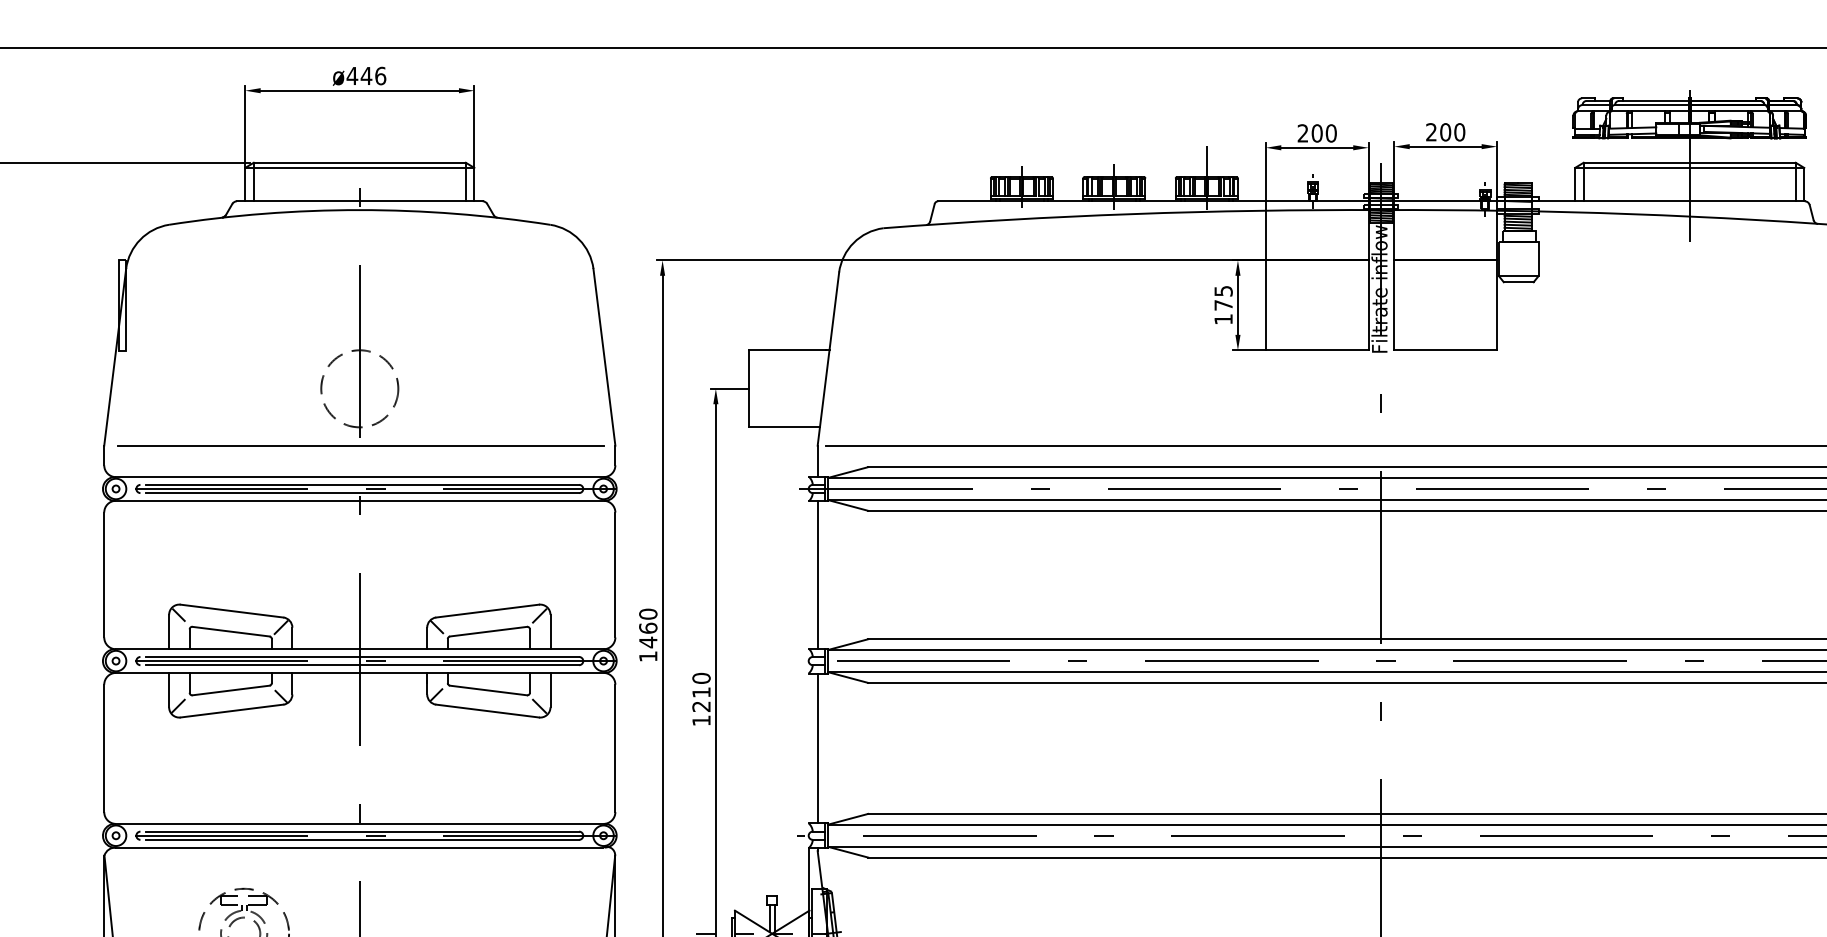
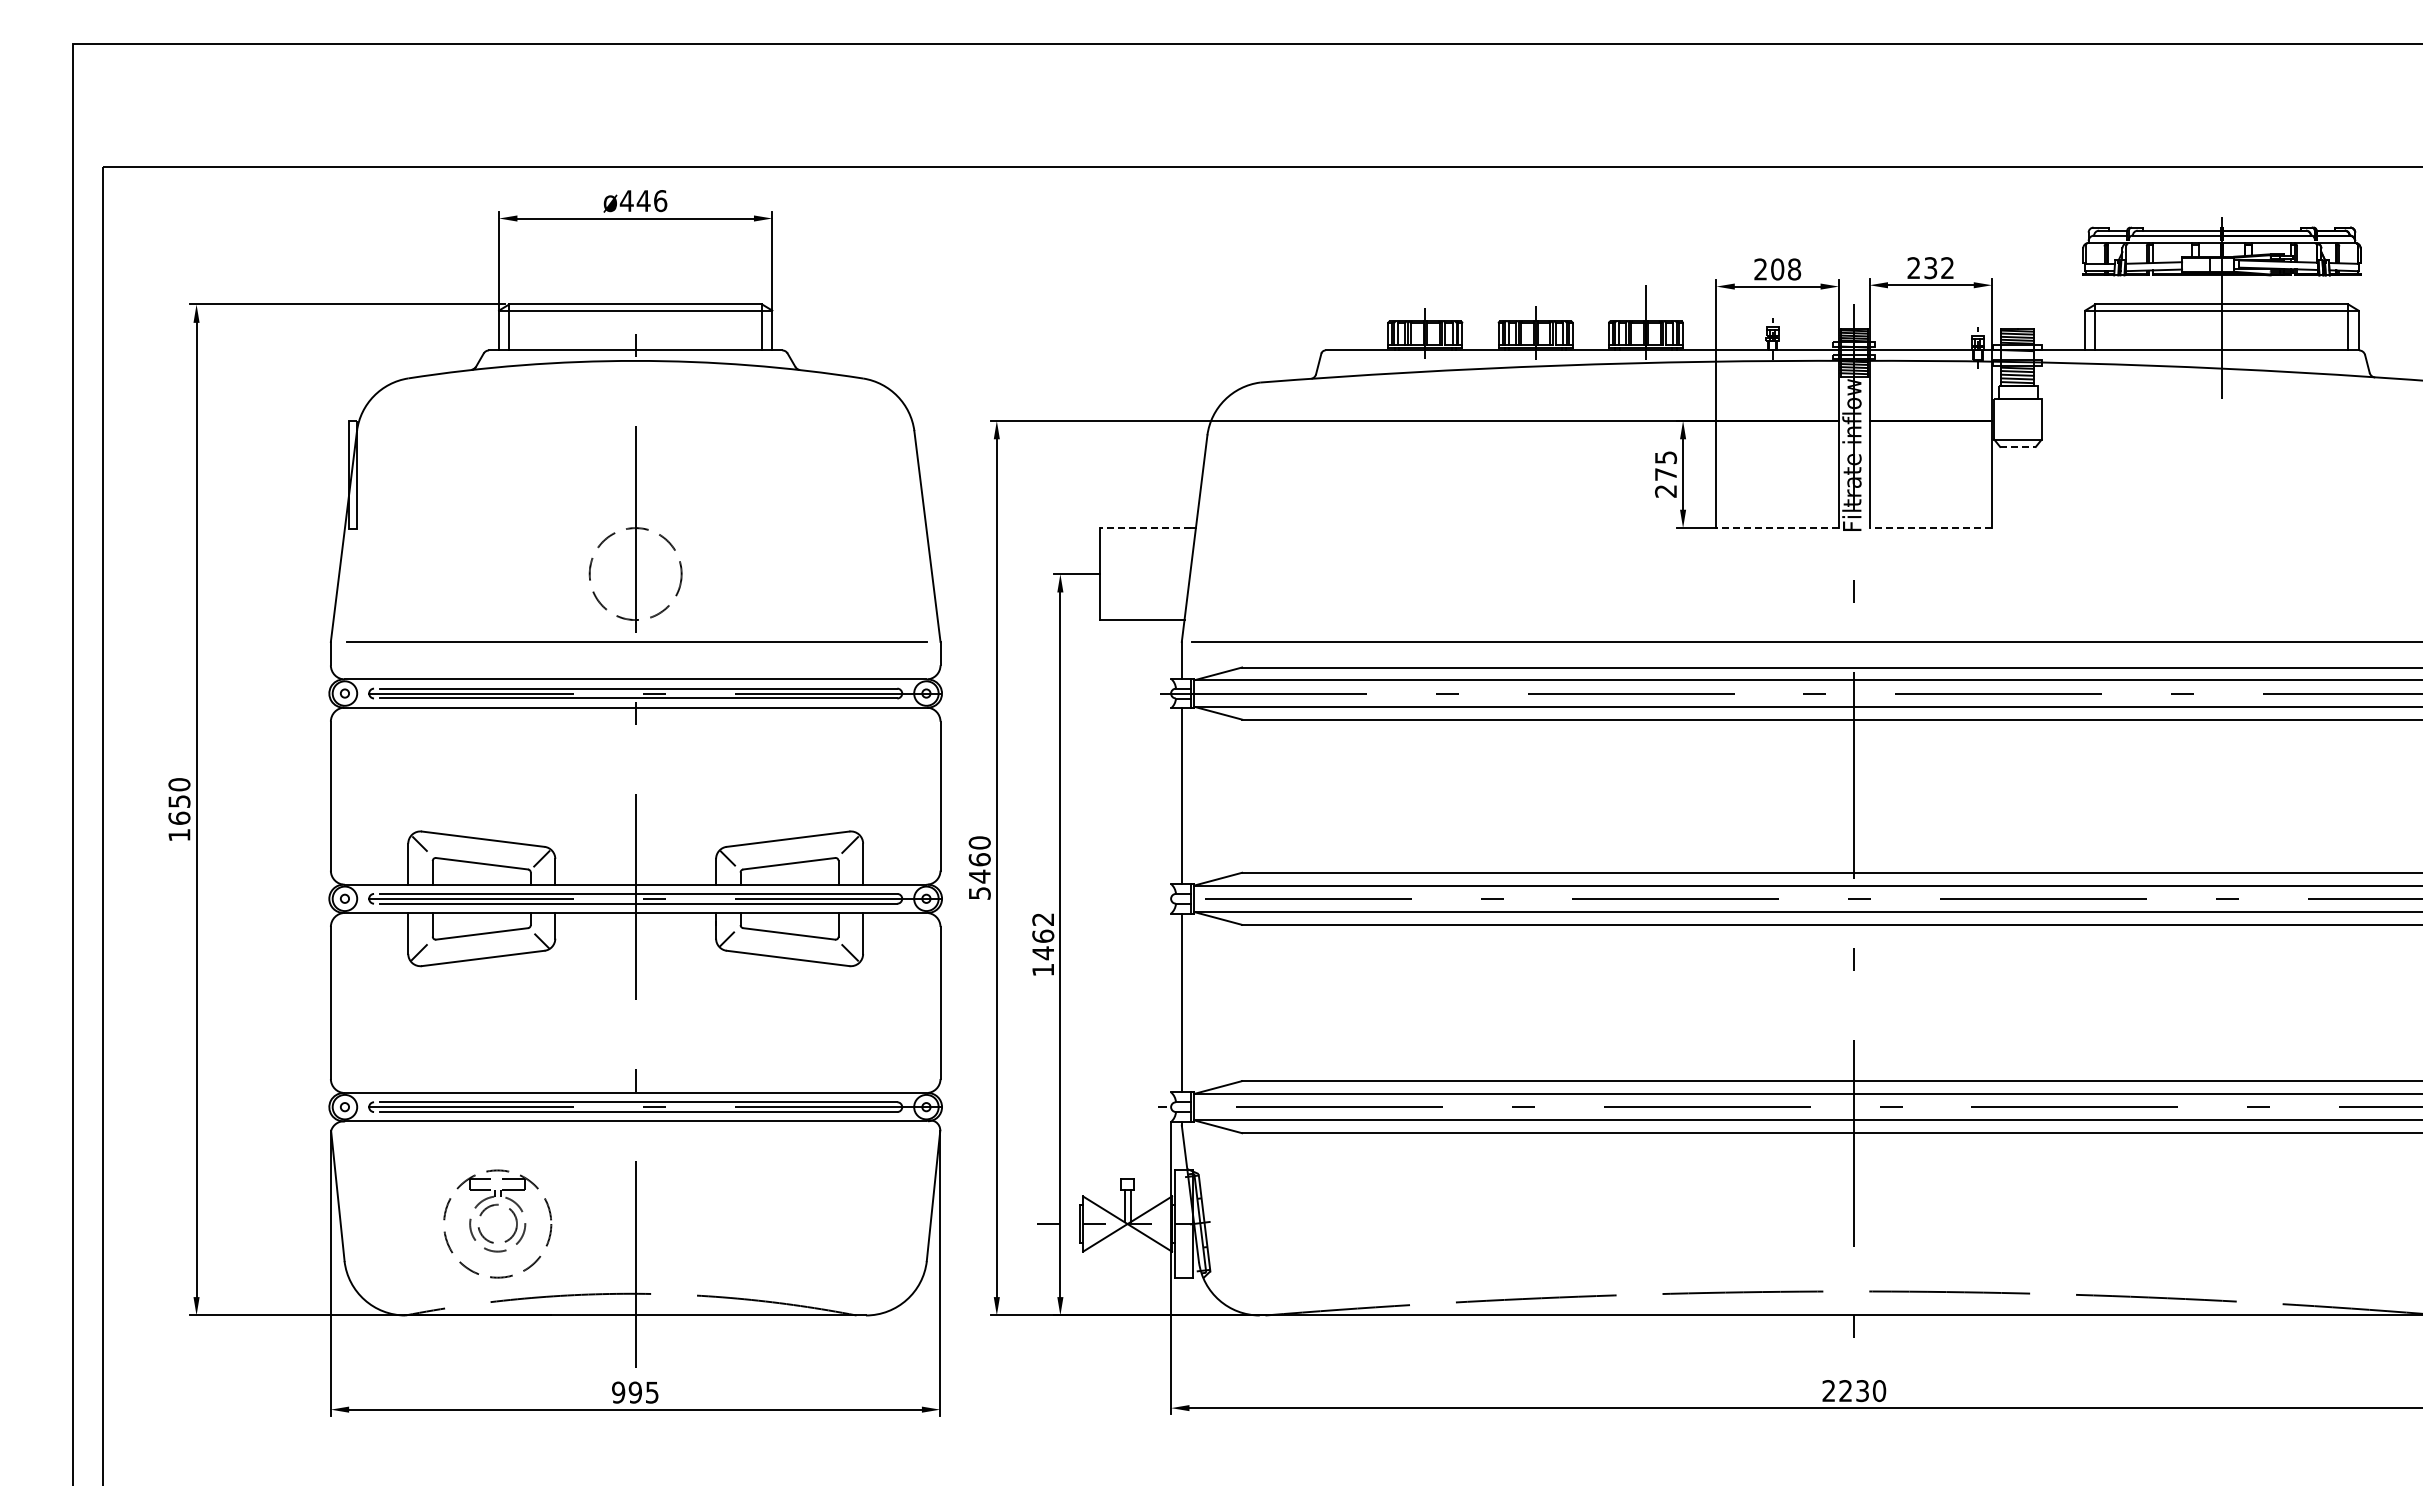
text: (1452, 132) -> (1939, 268), 200 -> 232
text: (1331, 133) -> (1794, 269), 200 -> 208
line: (1519, 281) -> (2018, 446), solid -> dashed
text: (1223, 319) -> (1665, 491), 175 -> 275
line: (787, 350) -> (1145, 528), solid -> dashed
line: (1317, 350) -> (1777, 528), solid -> dashed
line: (1445, 350) -> (1930, 528), solid -> dashed
text: (648, 656) -> (979, 893), 1460 -> 5460
text: (701, 692) -> (1043, 936), 1210 -> 1462

